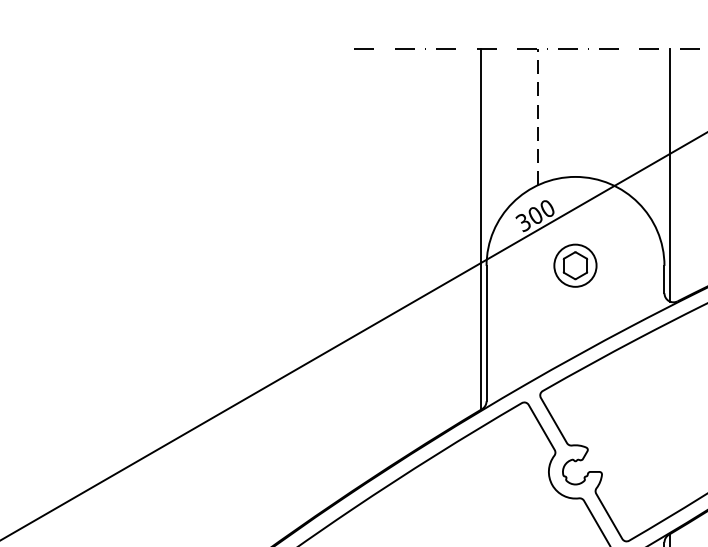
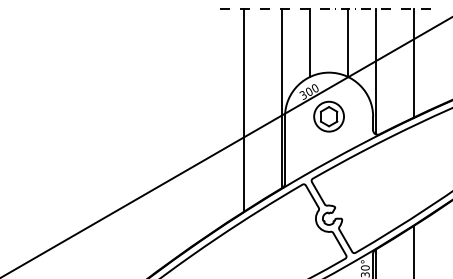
line: (612, 116) -> (347, 42), added
line: (537, 118) -> (310, 43), dashed -> solid
line: (404, 253) -> (244, 110), added
part: (574, 265) -> (328, 116), size x1.43

